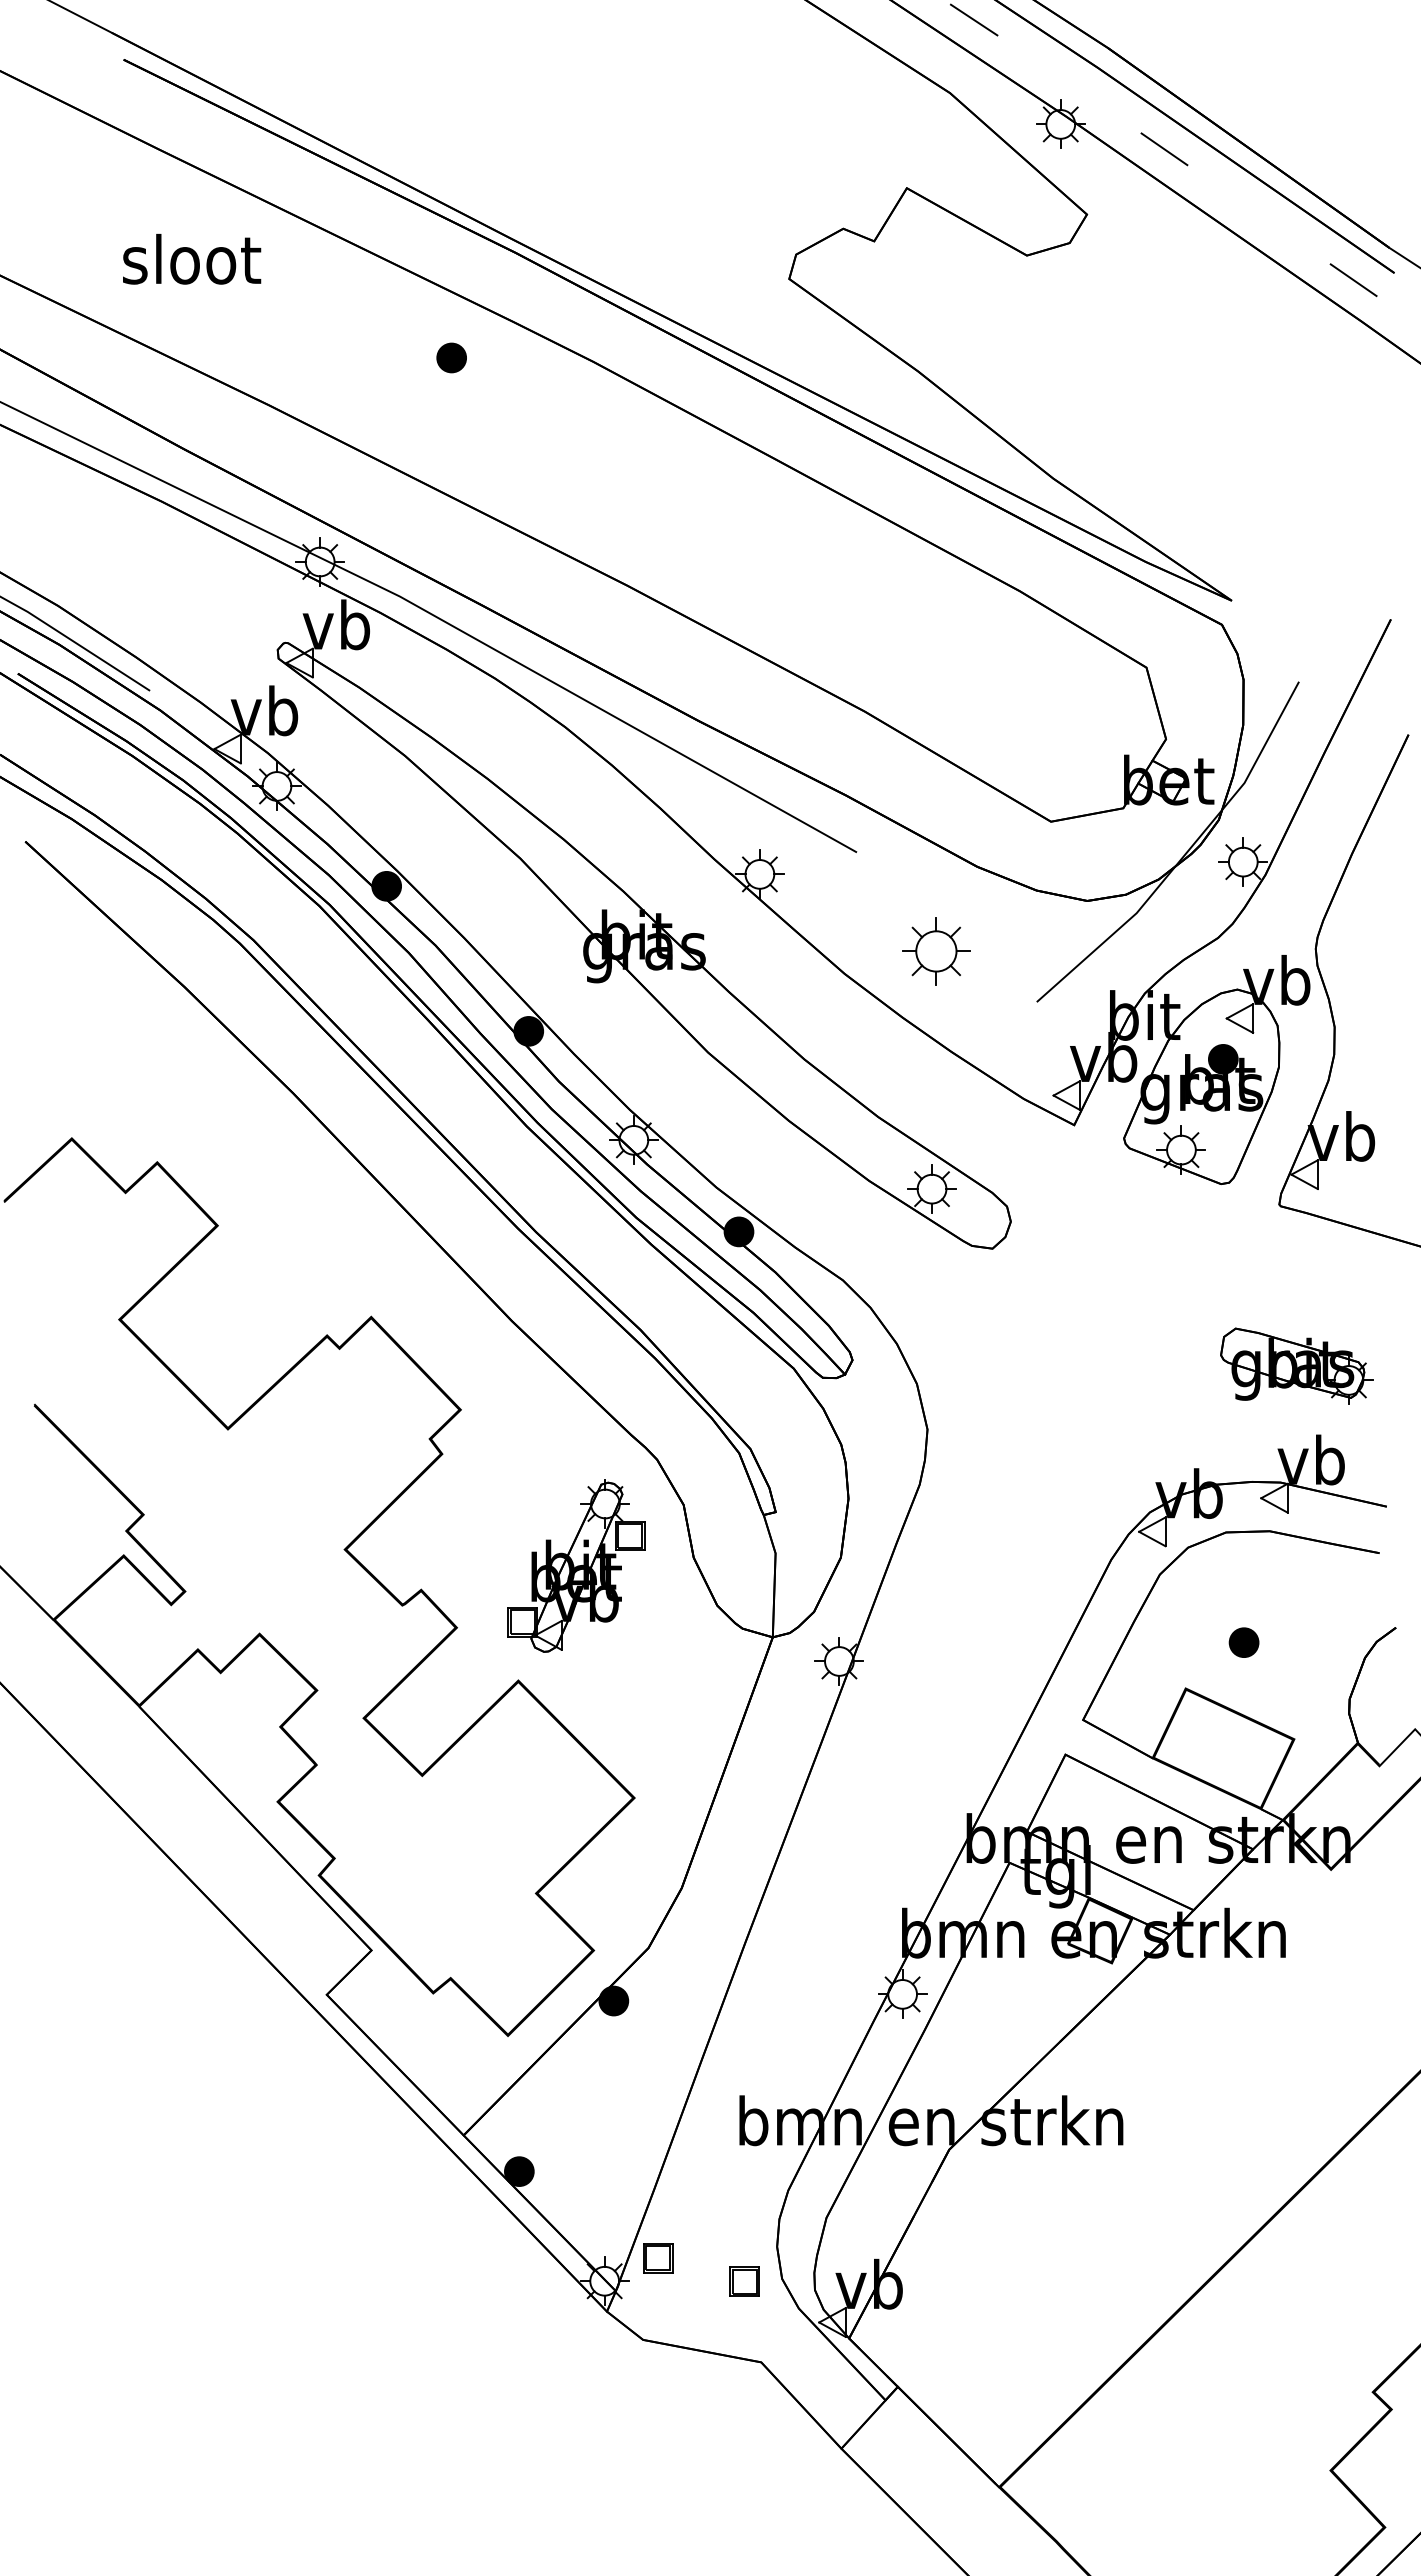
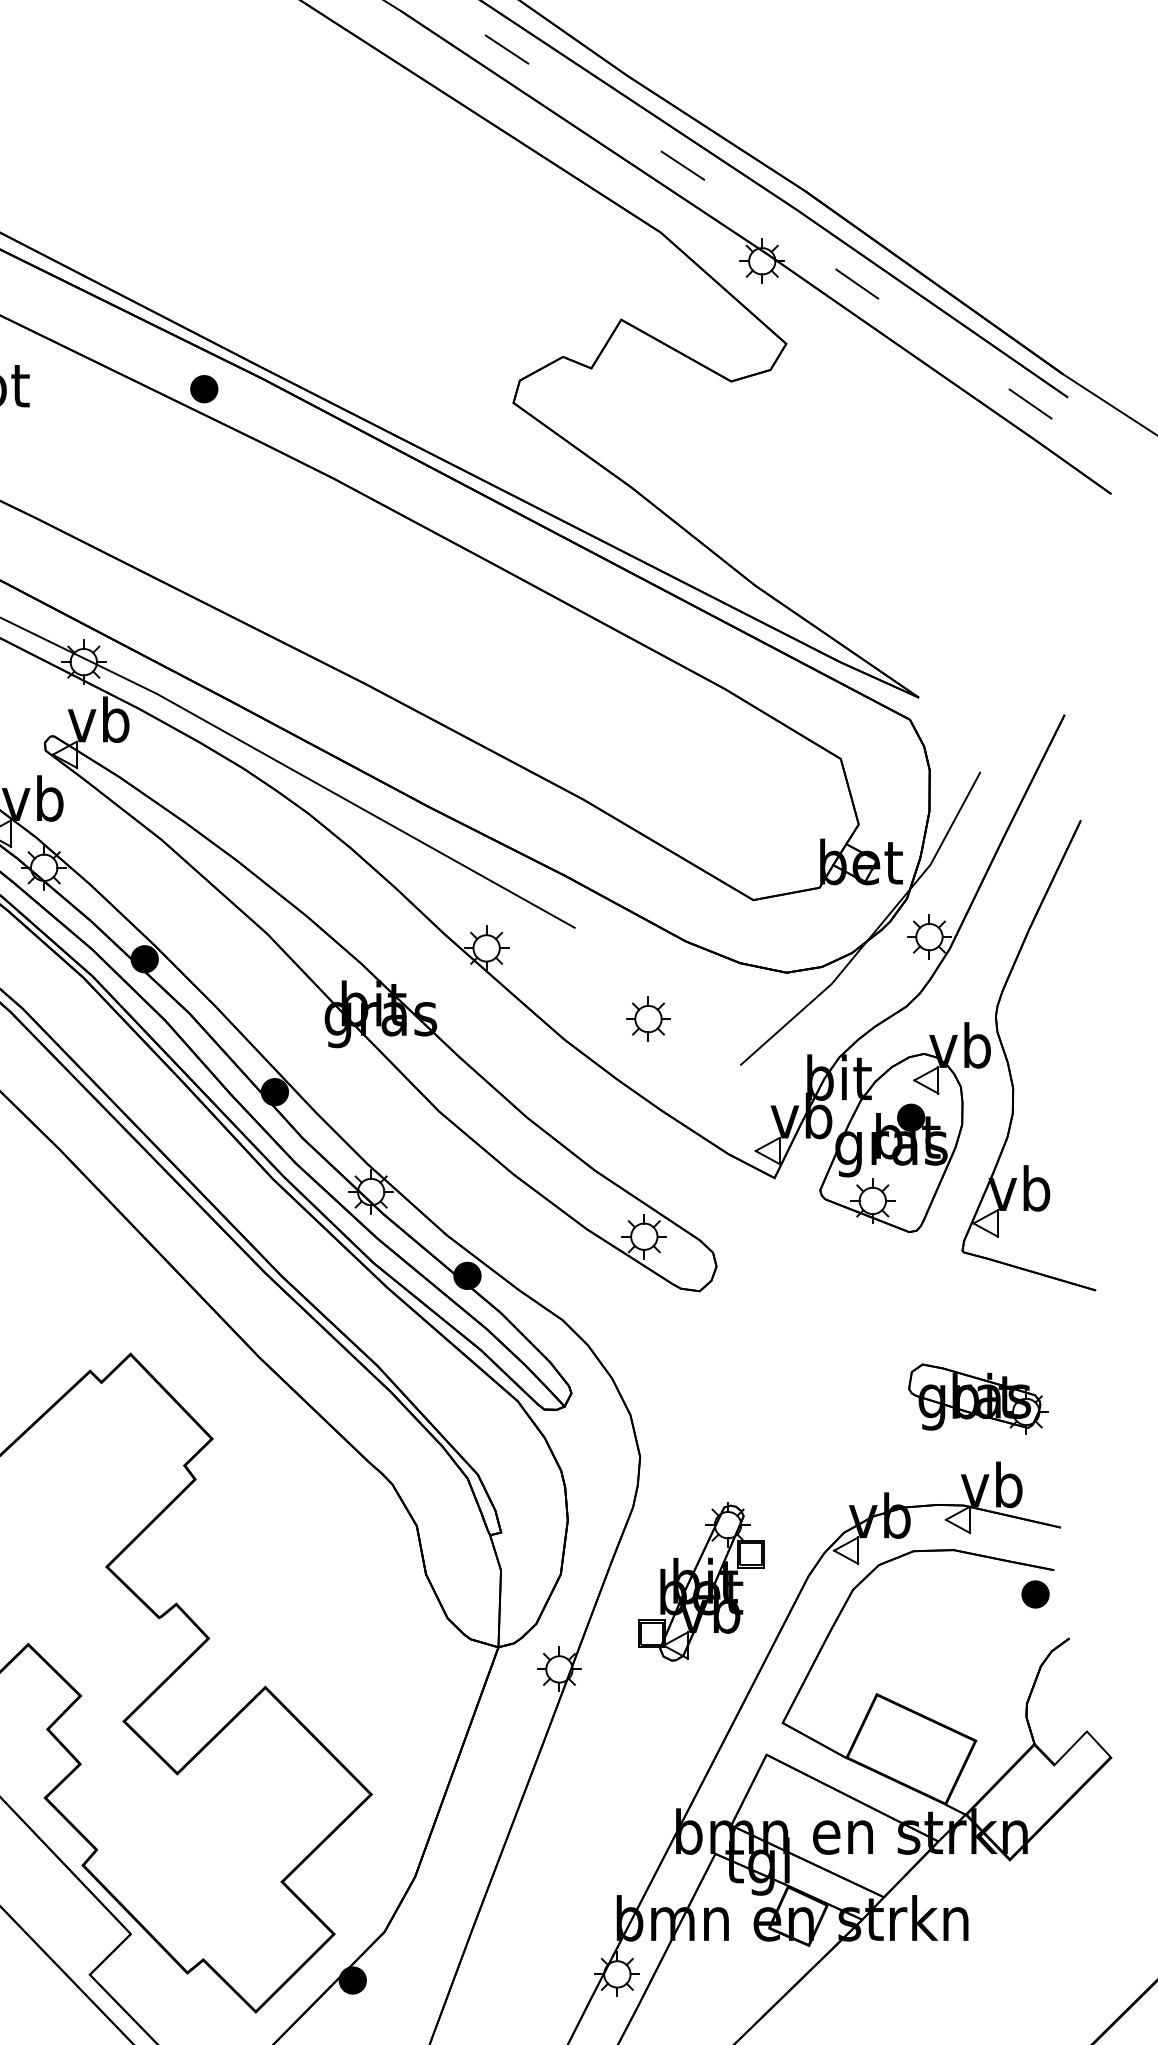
part: (451, 357) -> (204, 388), moved
part: (936, 951) -> (648, 1019), size x0.71
part: (576, 1565) -> (701, 1581), moved
part: (1243, 1642) -> (1035, 1594), moved

